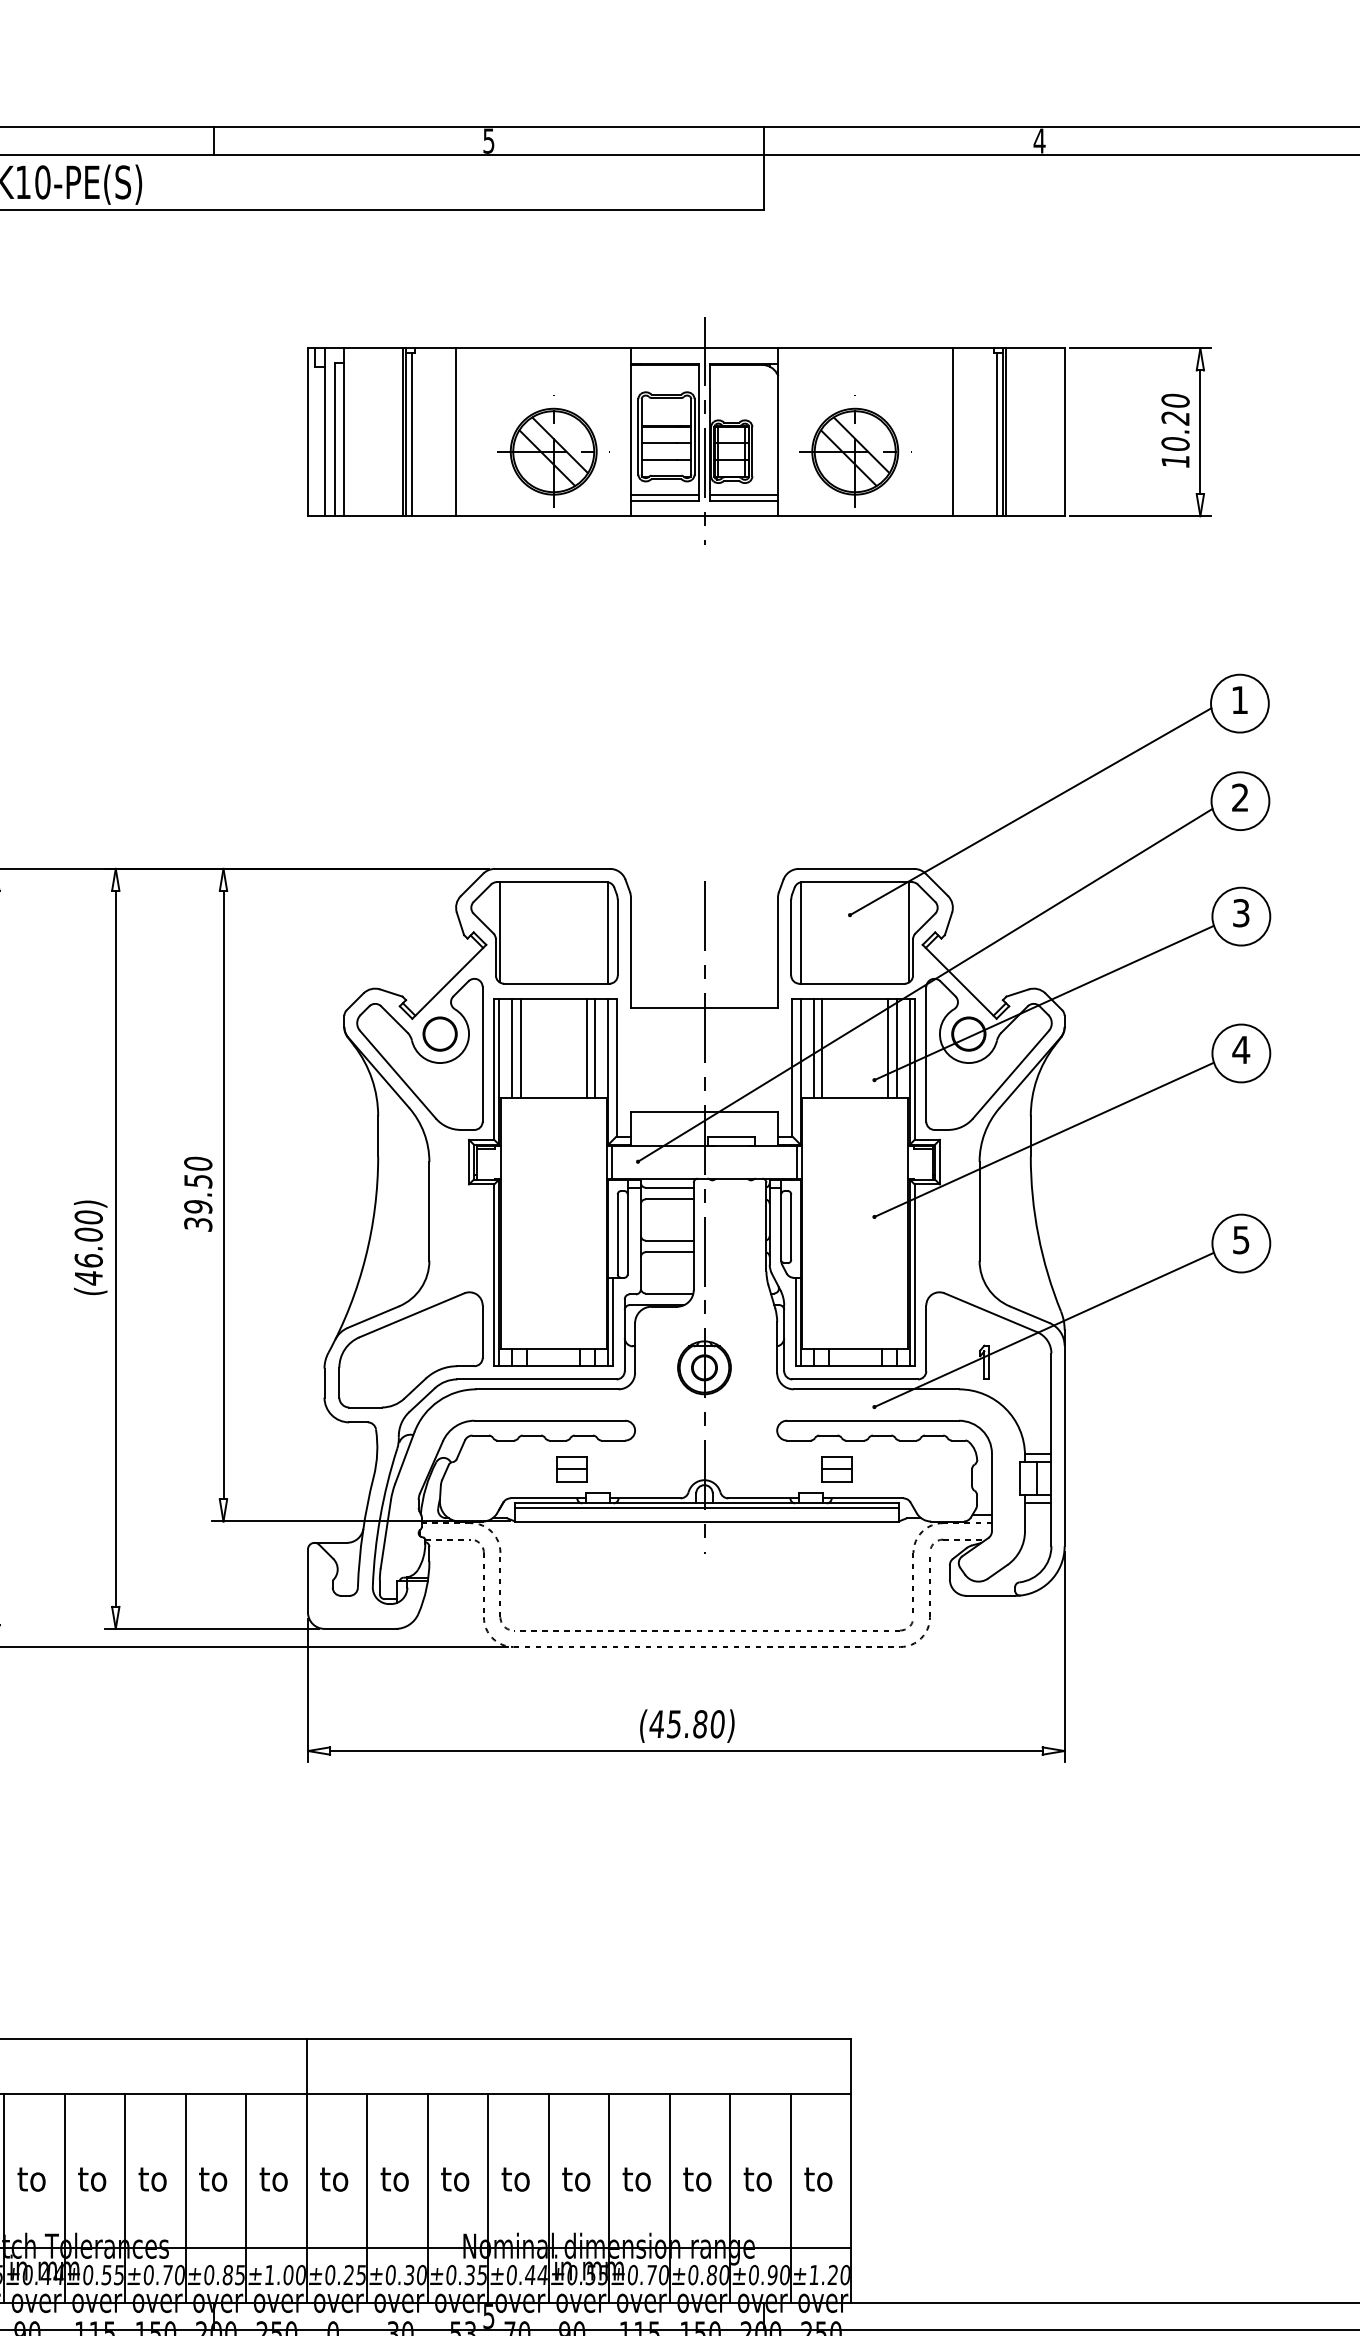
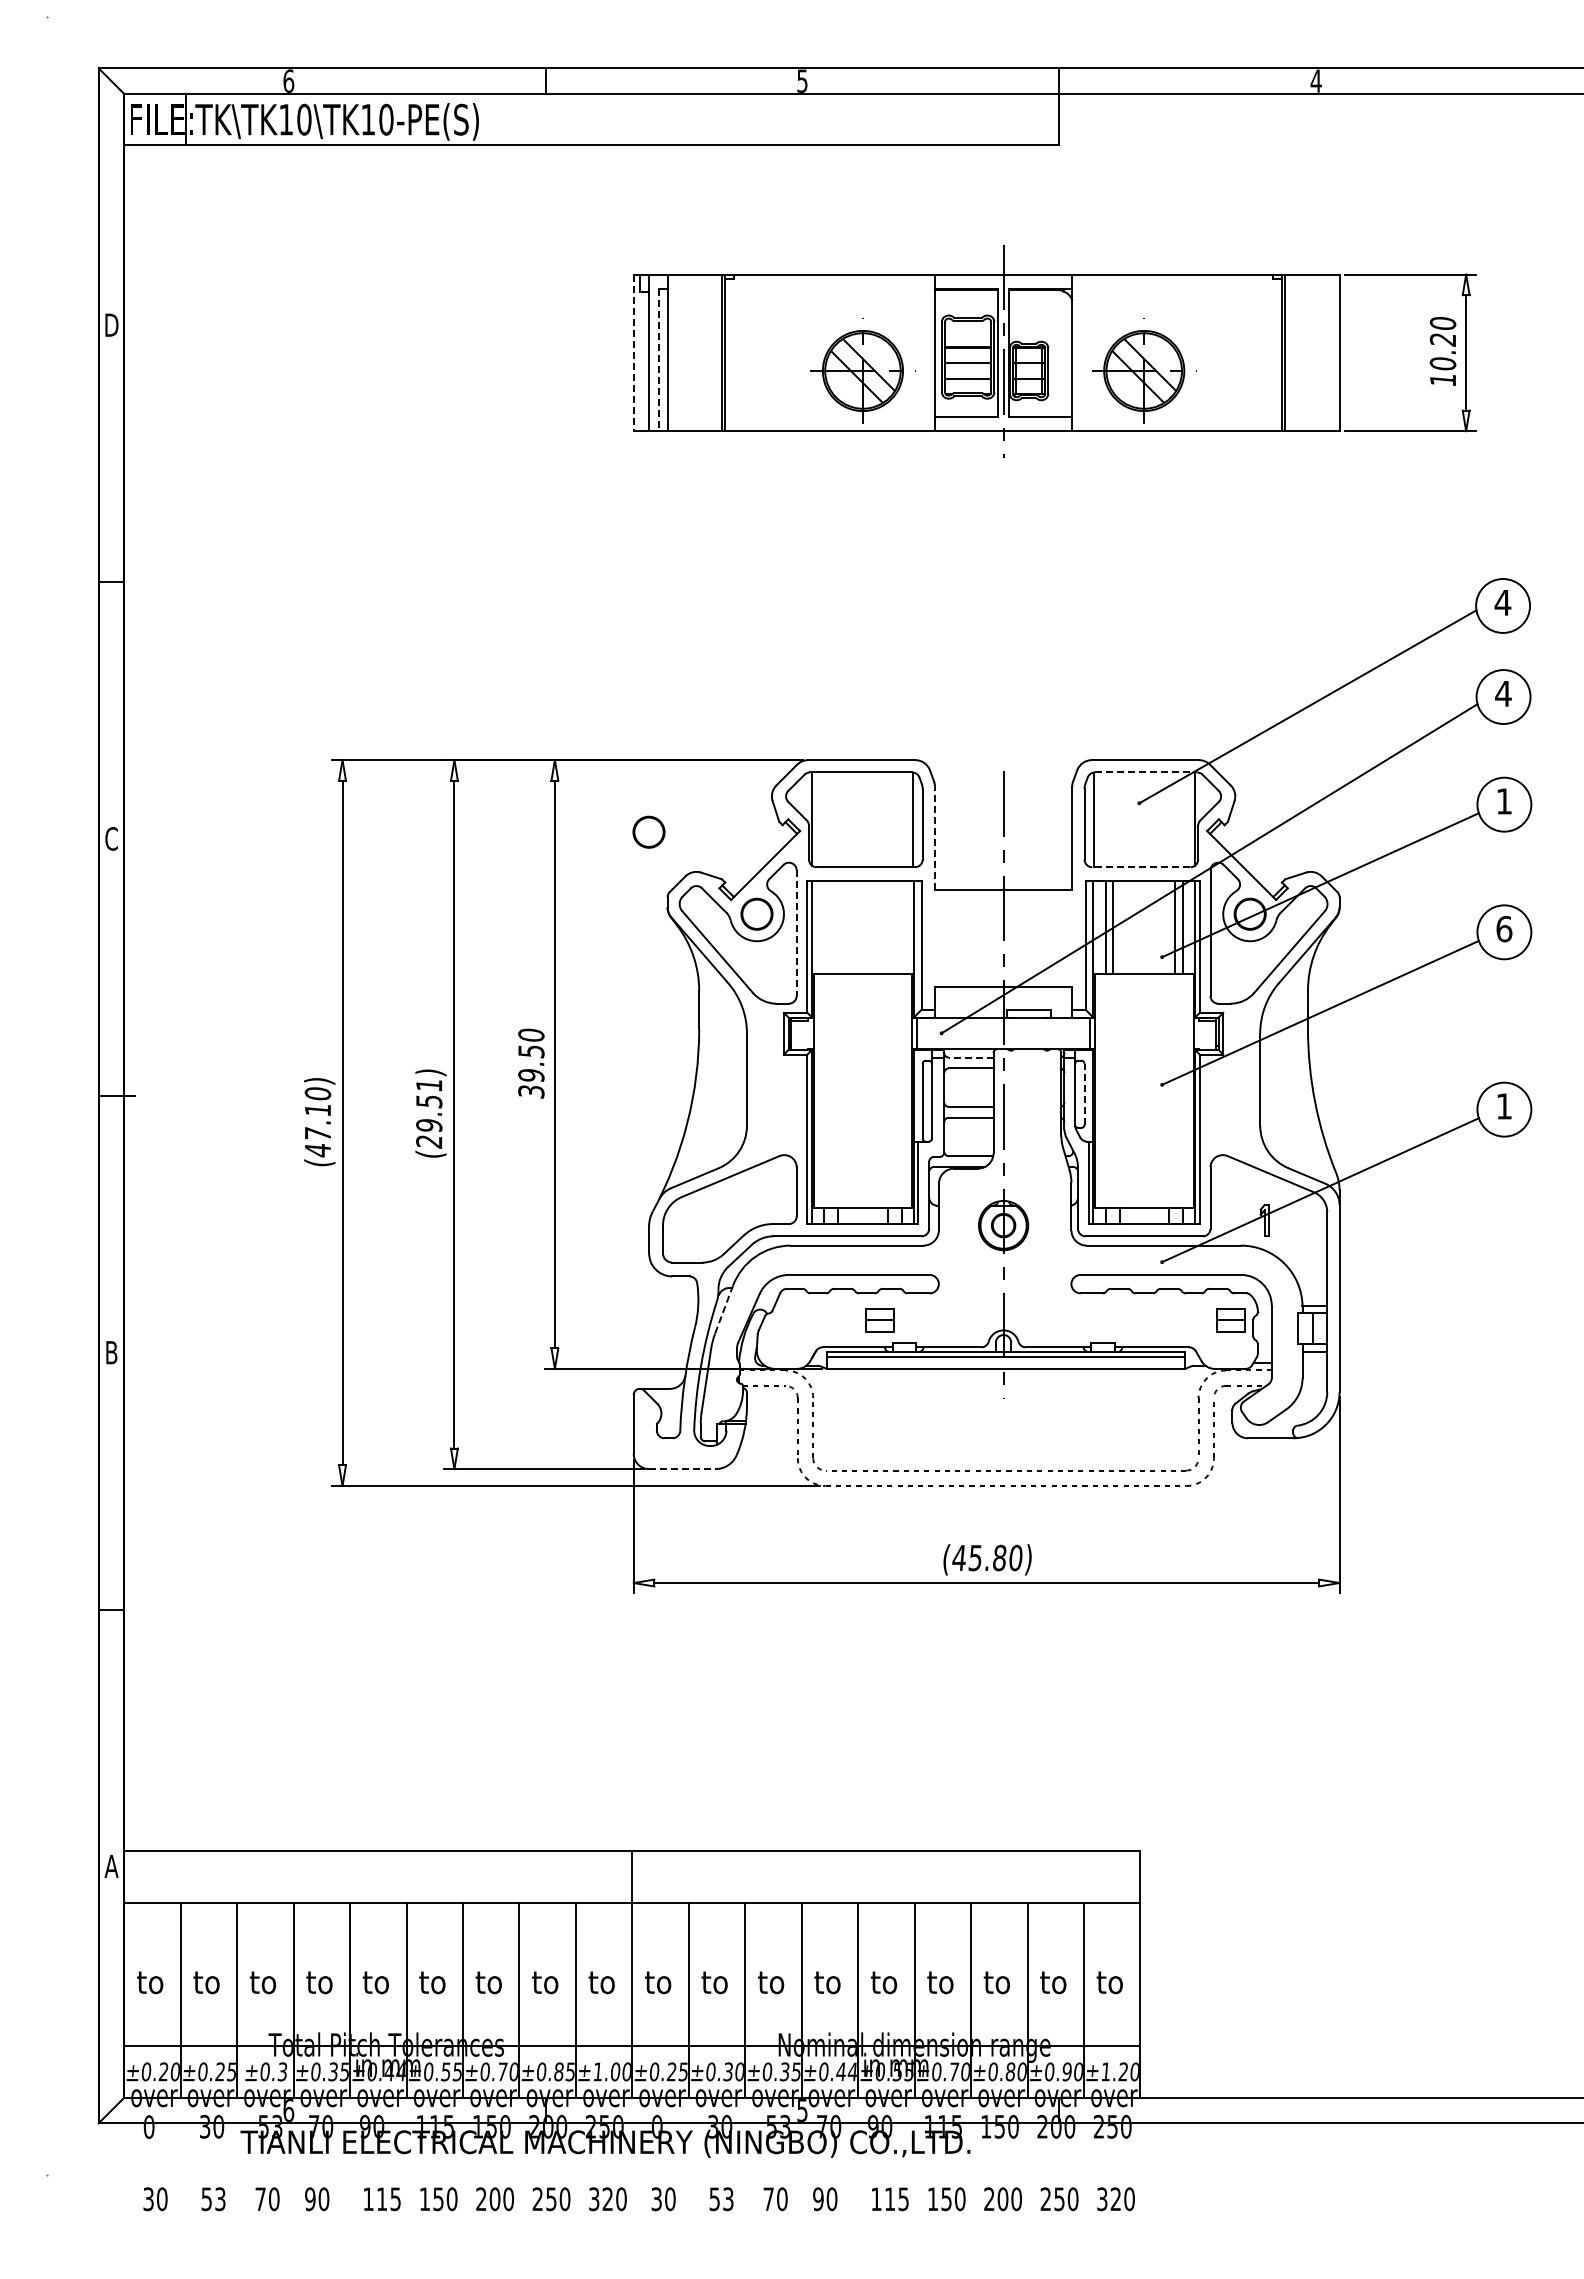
line: (455, 431) -> (771, 352), removed
line: (953, 431) -> (1235, 352), removed
line: (307, 432) -> (633, 353), solid -> dashed
line: (412, 435) -> (731, 355), removed
line: (997, 435) -> (1276, 355), removed
line: (335, 440) -> (659, 360), solid -> dashed
line: (664, 495) -> (966, 411), removed
line: (744, 495) -> (1040, 411), removed
text: (1239, 699) -> (1502, 602), 1 -> 4
text: (1240, 797) -> (1503, 693), 2 -> 4
line: (857, 882) -> (1146, 772), solid -> dashed
text: (1240, 913) -> (1503, 801), 3 -> 1
circle: (323, 945) -> (648, 831), added
line: (631, 951) -> (935, 837), solid -> dashed
line: (851, 983) -> (1140, 867), solid -> dashed
line: (512, 1048) -> (824, 927), removed
line: (521, 1048) -> (832, 927), removed
line: (586, 1048) -> (893, 927), removed
line: (595, 1048) -> (901, 927), removed
text: (1240, 1049) -> (1503, 928), 4 -> 6
line: (482, 1054) -> (796, 933), solid -> dashed
line: (669, 1187) -> (970, 1057), solid -> dashed
line: (791, 1227) -> (1084, 1094), solid -> dashed
text: (1240, 1240) -> (1503, 1106), 5 -> 1
text: (89, 1247) -> (429, 1113), (46.00) -> (29.51)
line: (405, 1457) -> (724, 1309), solid -> dashed
part: (836, 1469) -> (1230, 1320), moved
line: (361, 1629) -> (683, 1469), solid -> dashed

